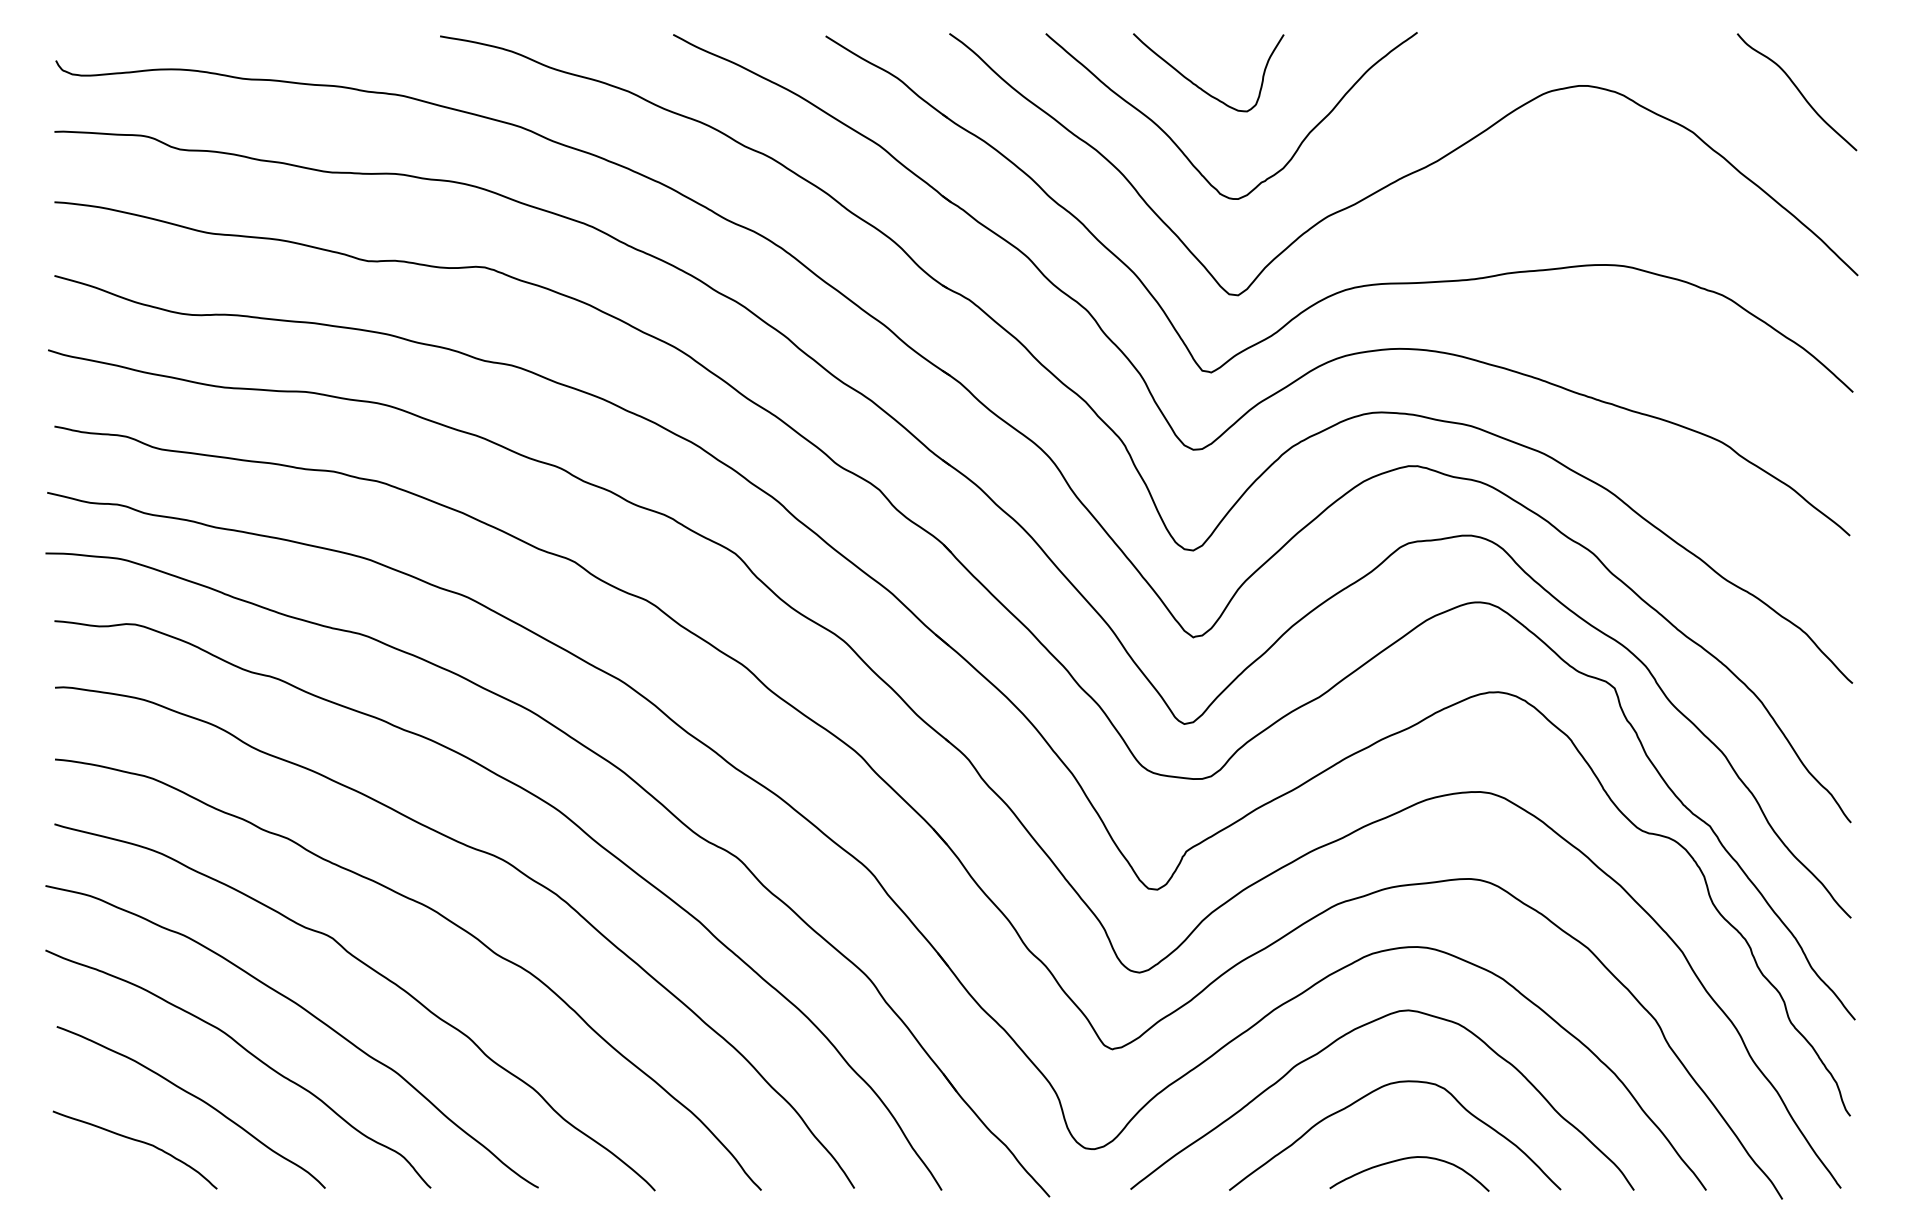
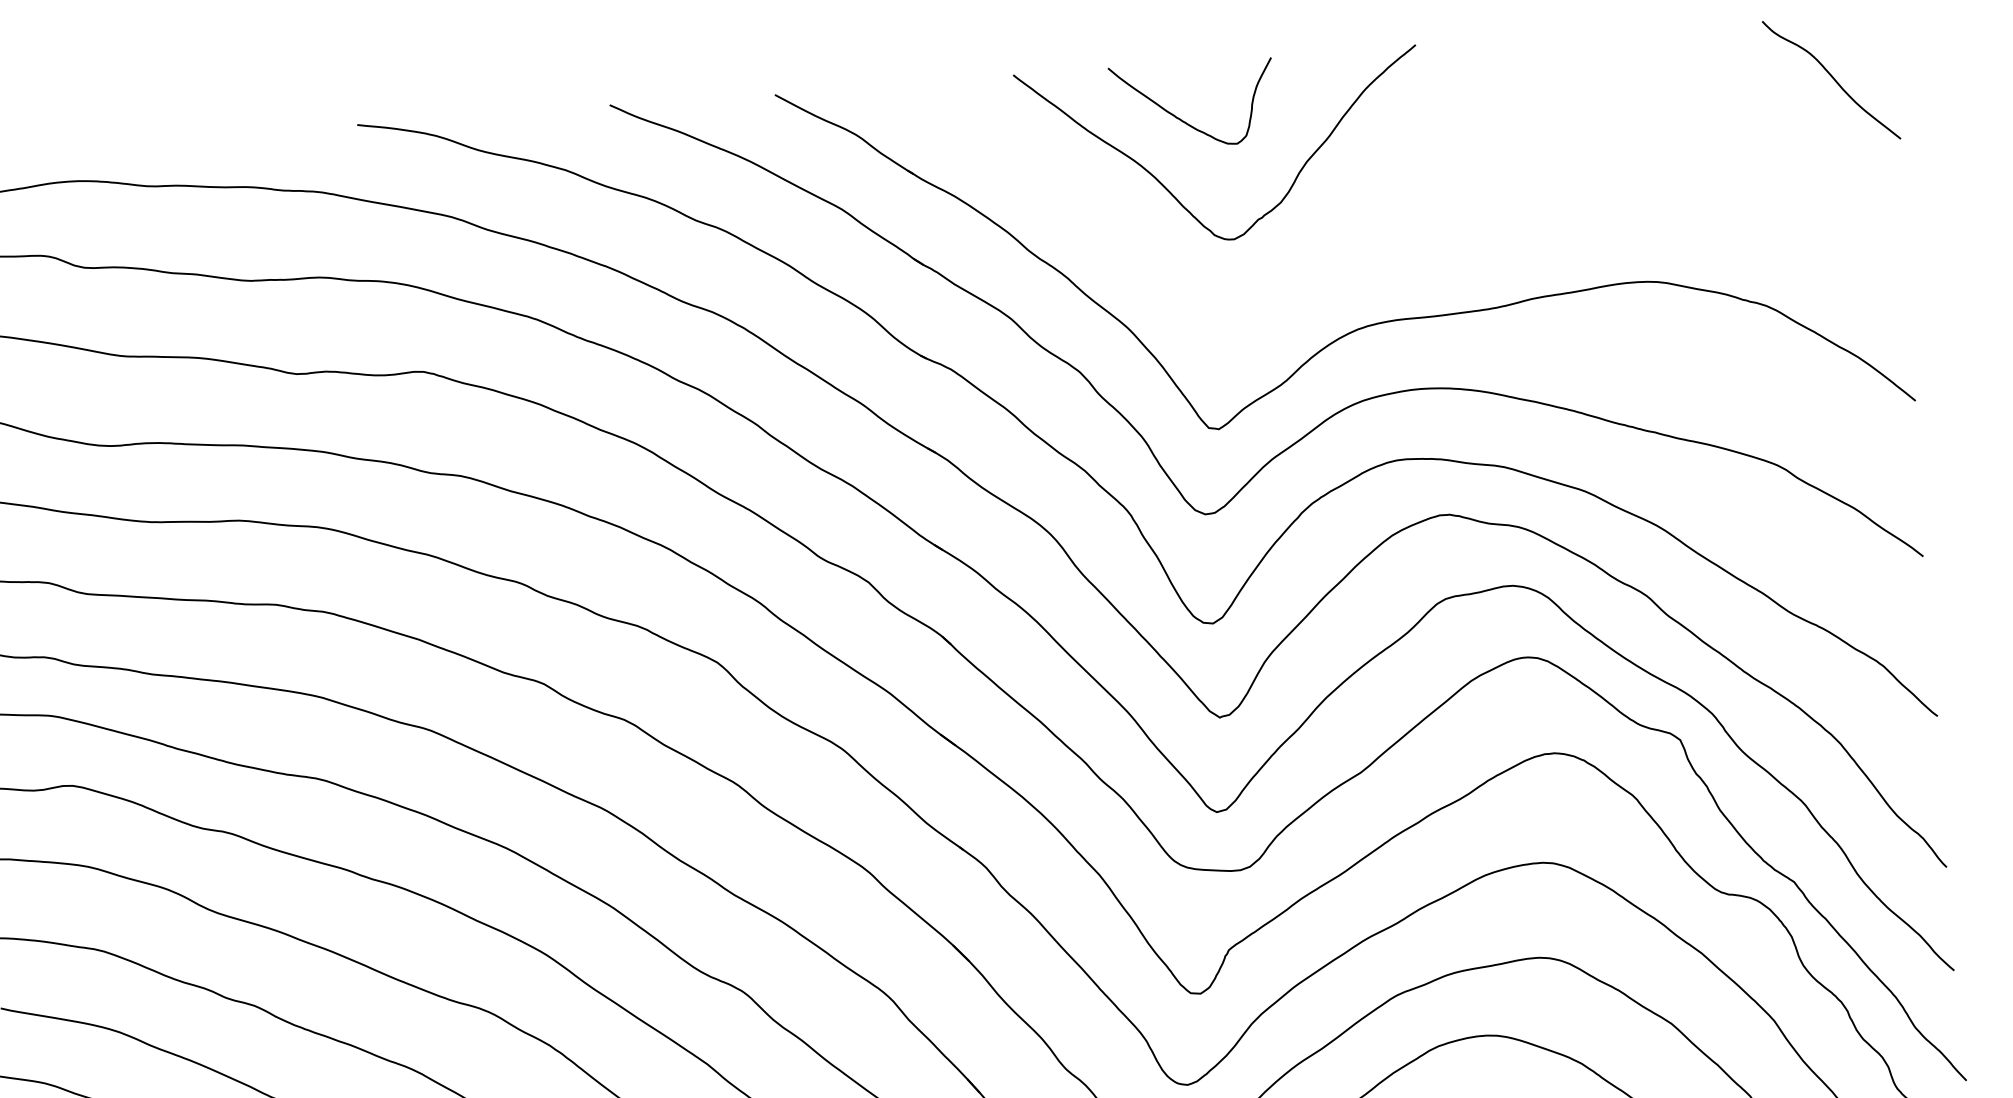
curve: (1408, 173) -> (1416, 198), removed

